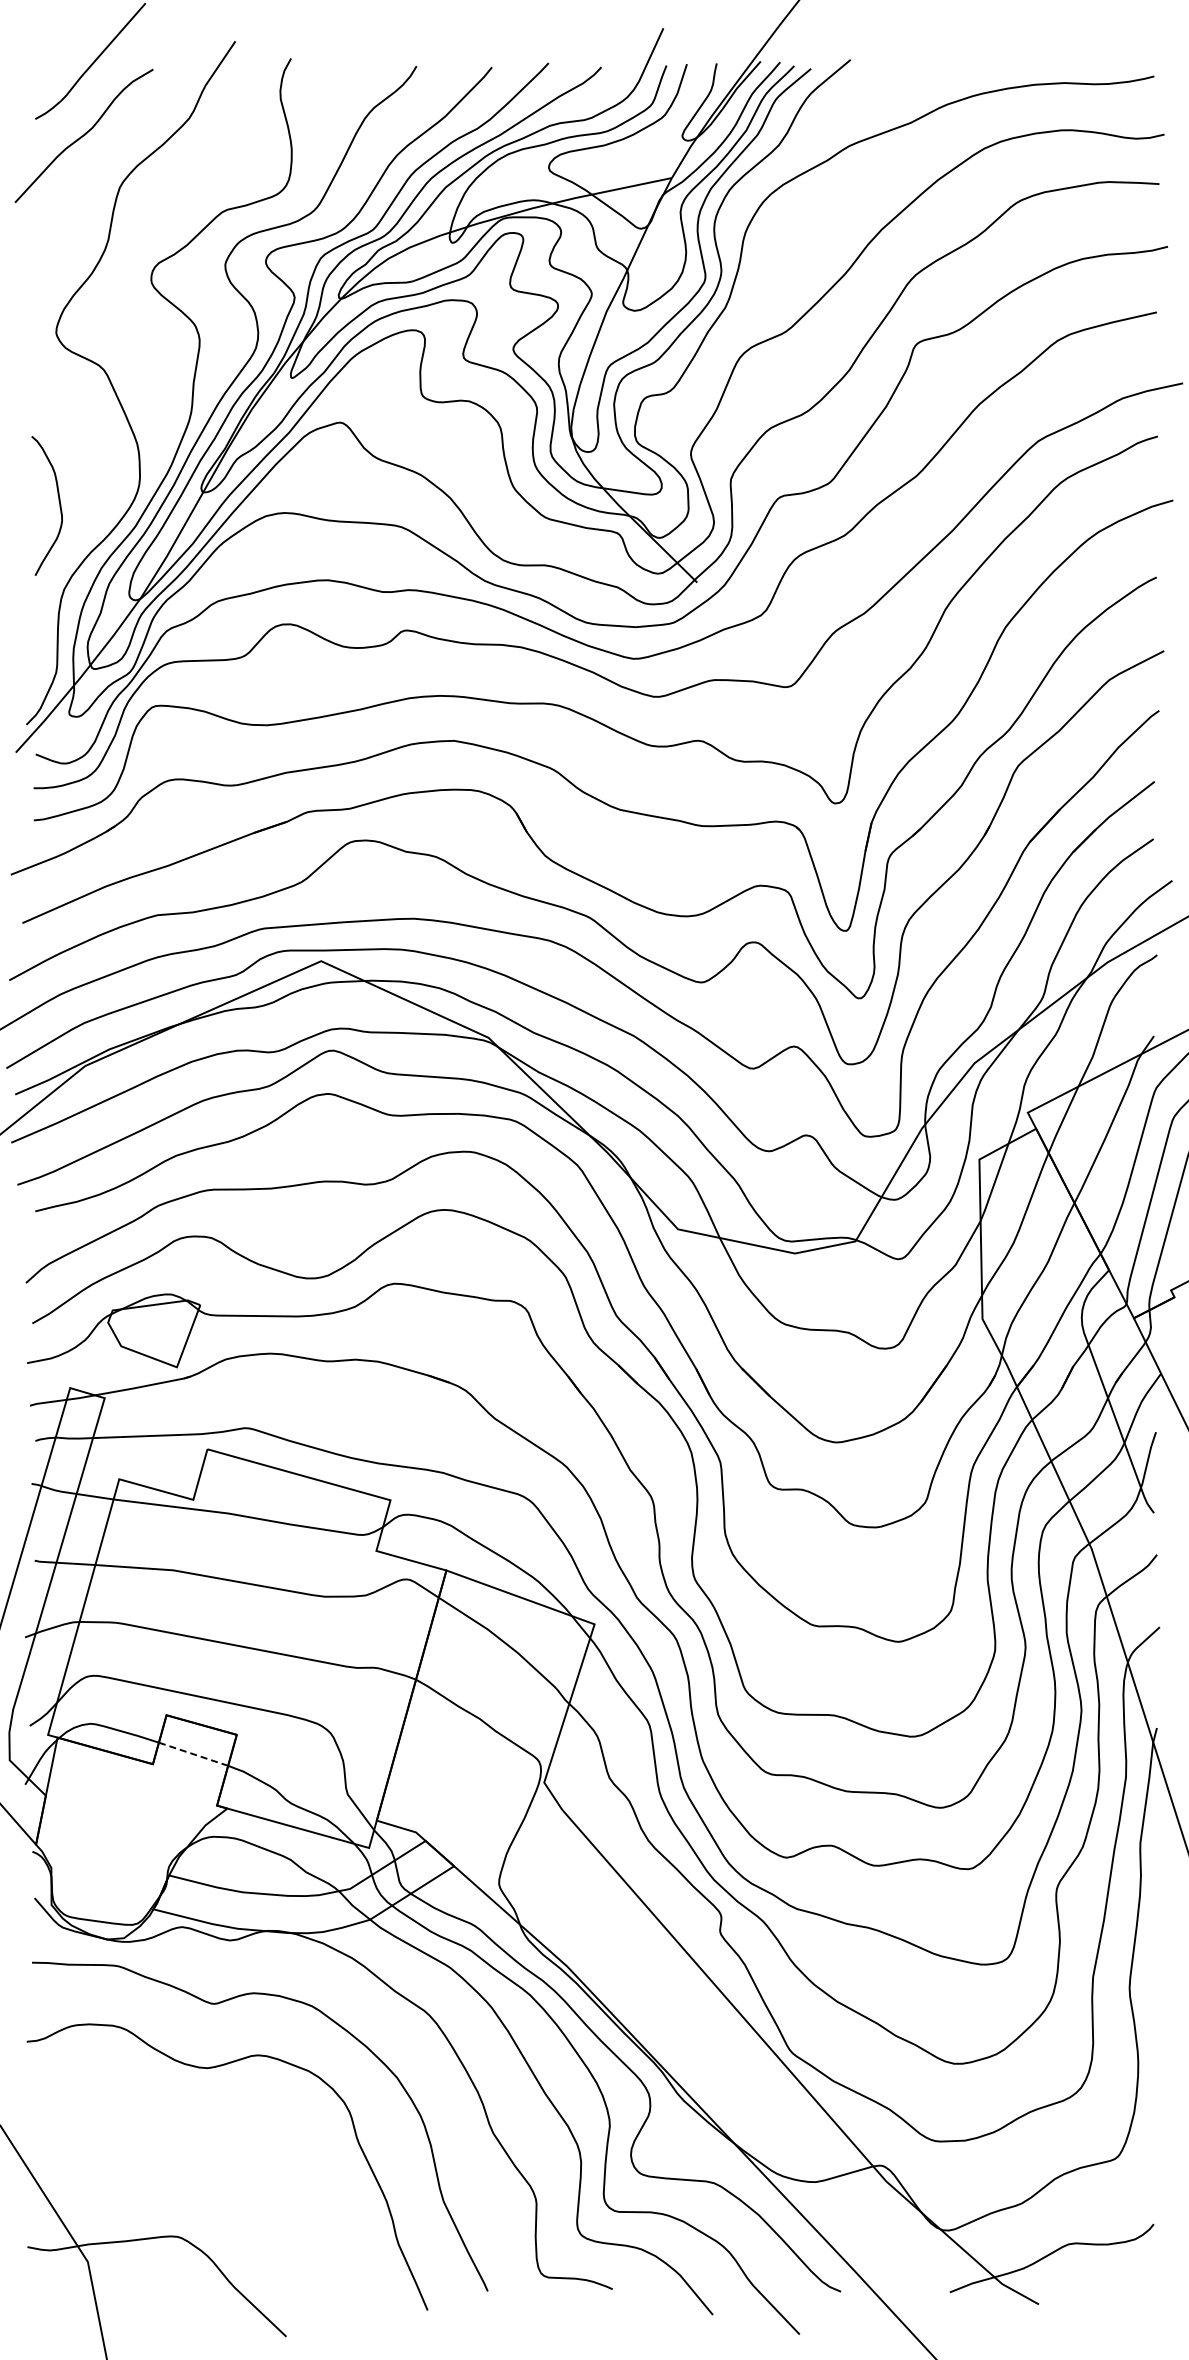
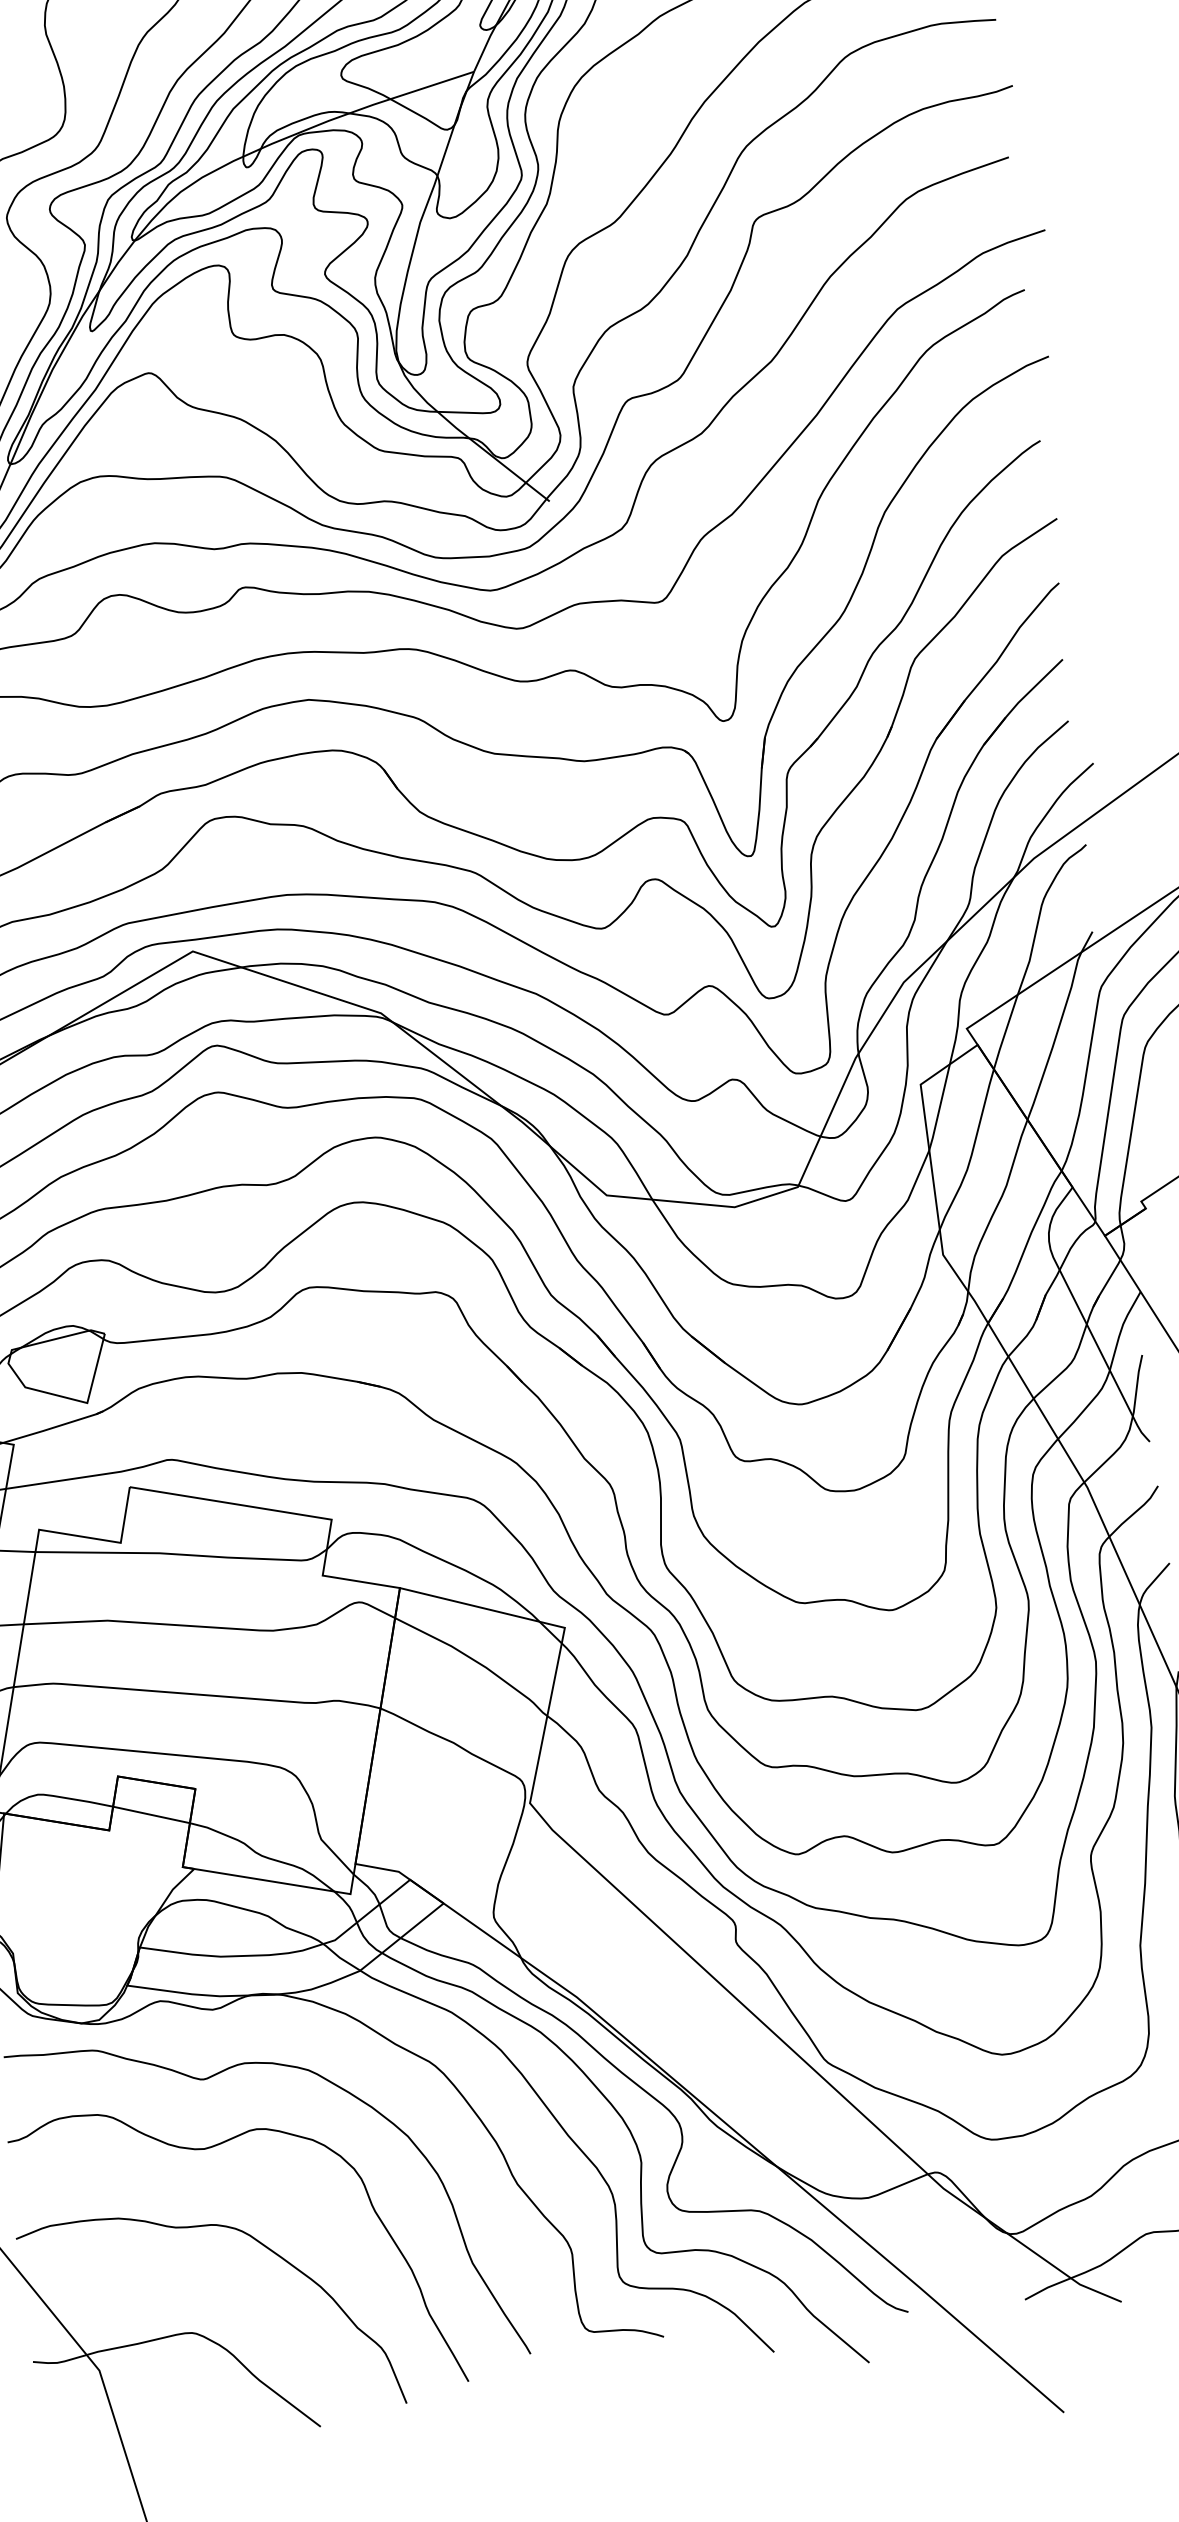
line: (194, 1754) -> (152, 1815), dashed -> solid
curve: (246, 2159) -> (256, 2241), added

